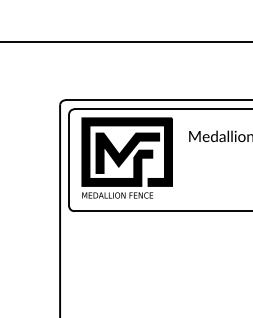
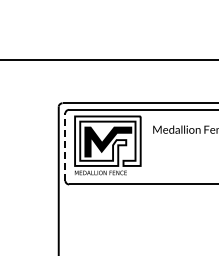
fill: (126, 151) -> (107, 140), removed
line: (69, 160) -> (65, 147), solid -> dashed

